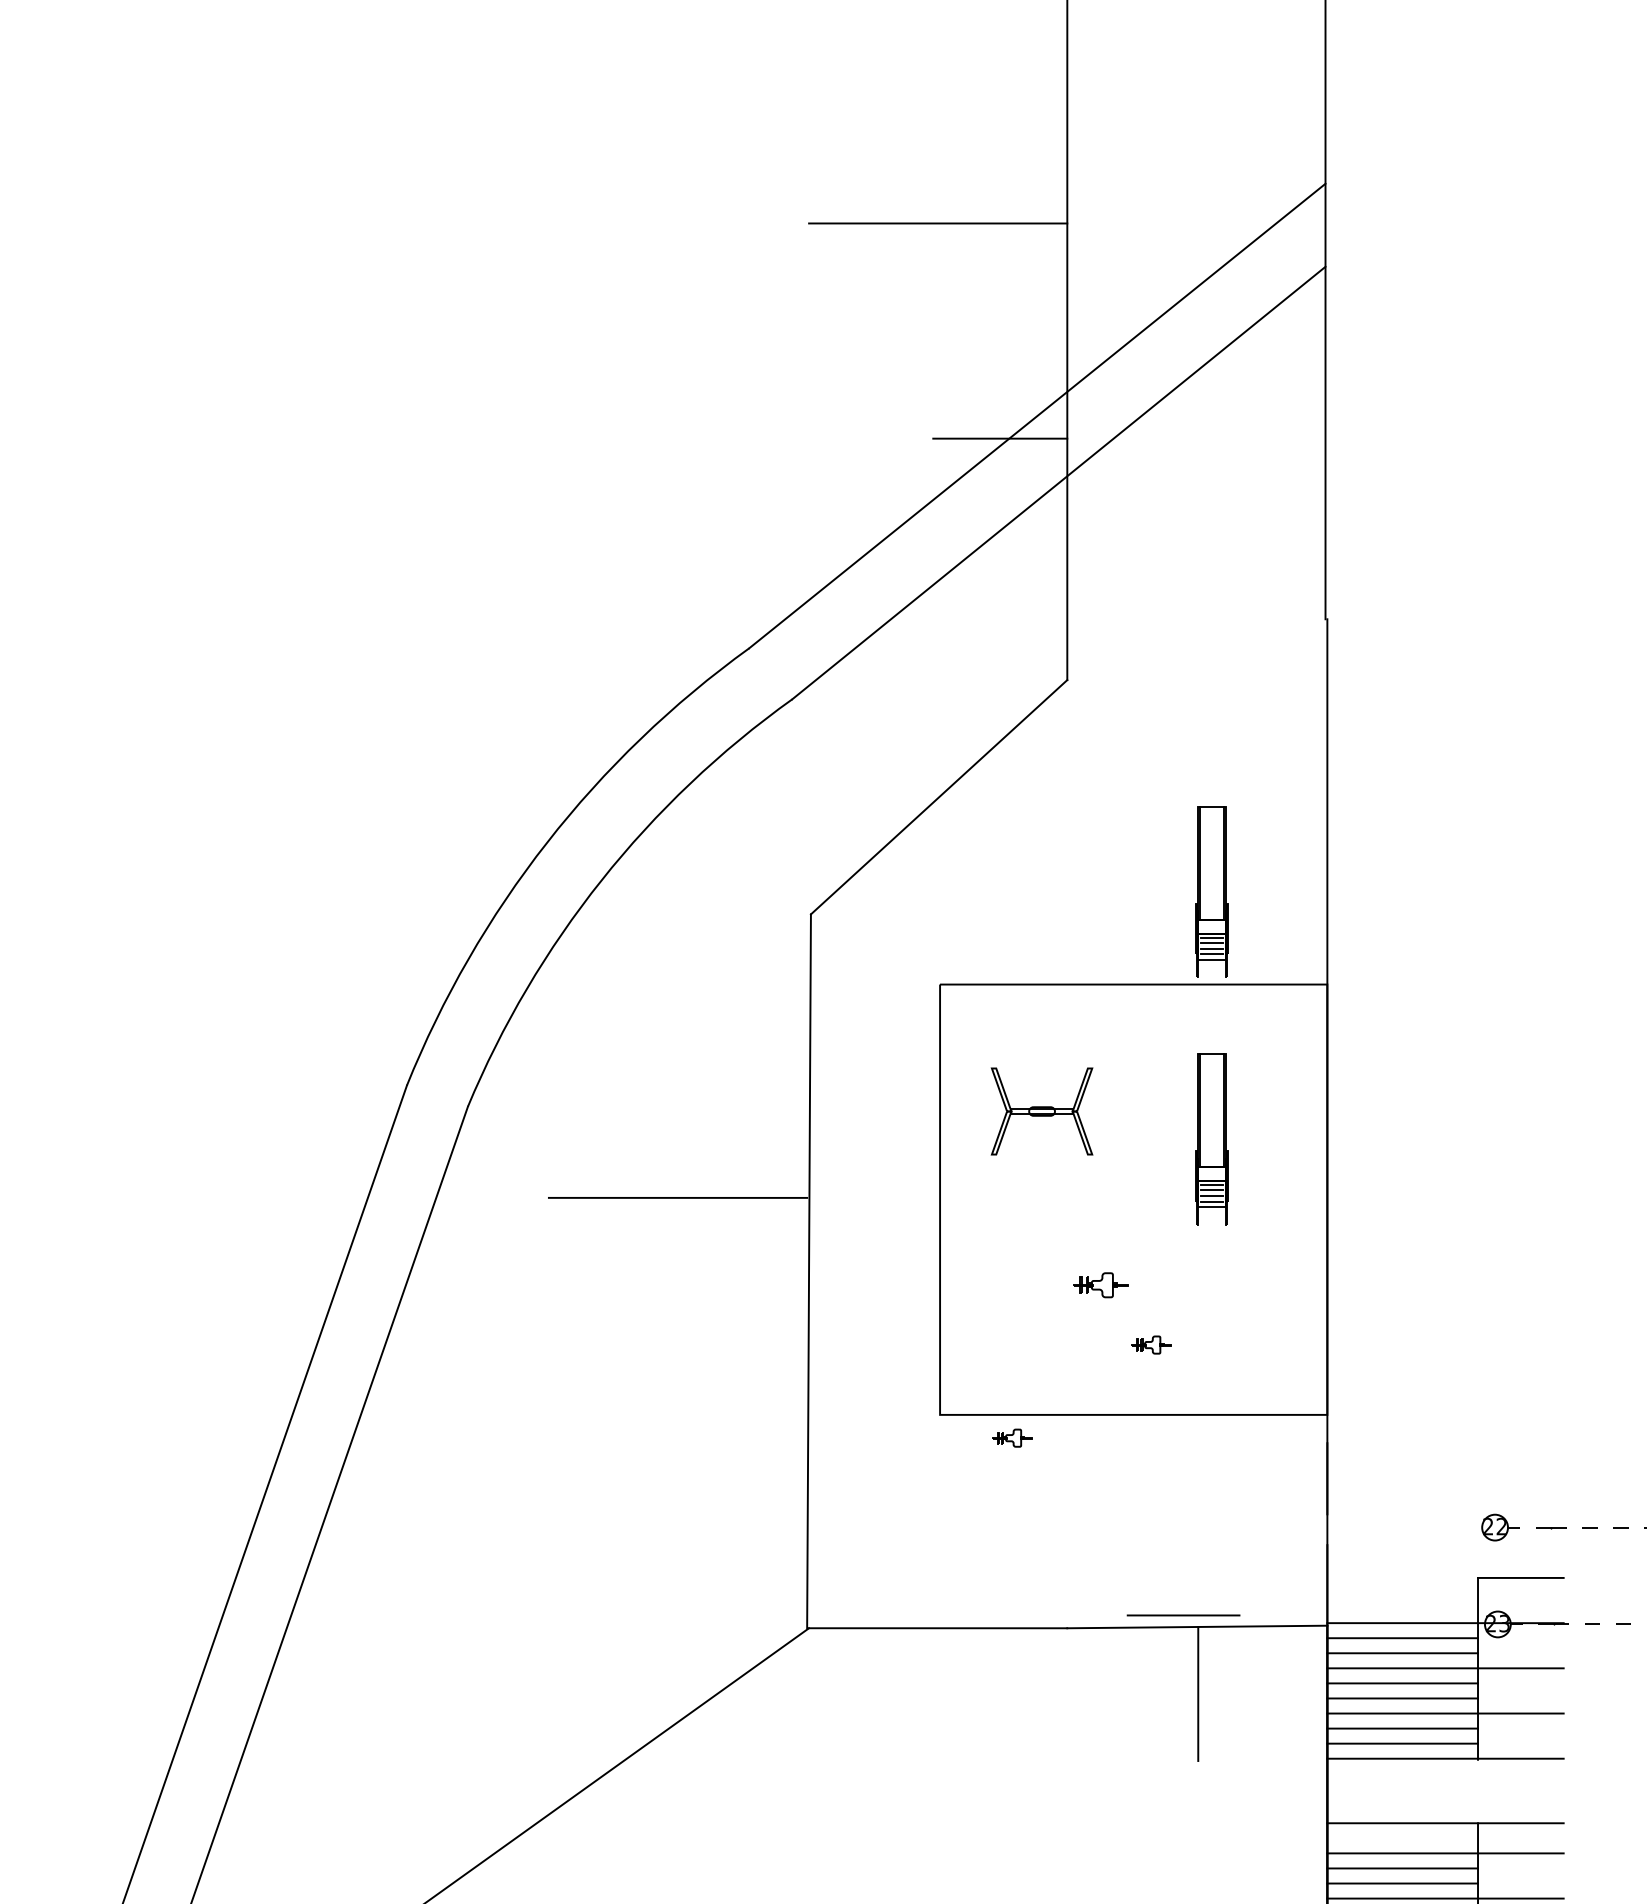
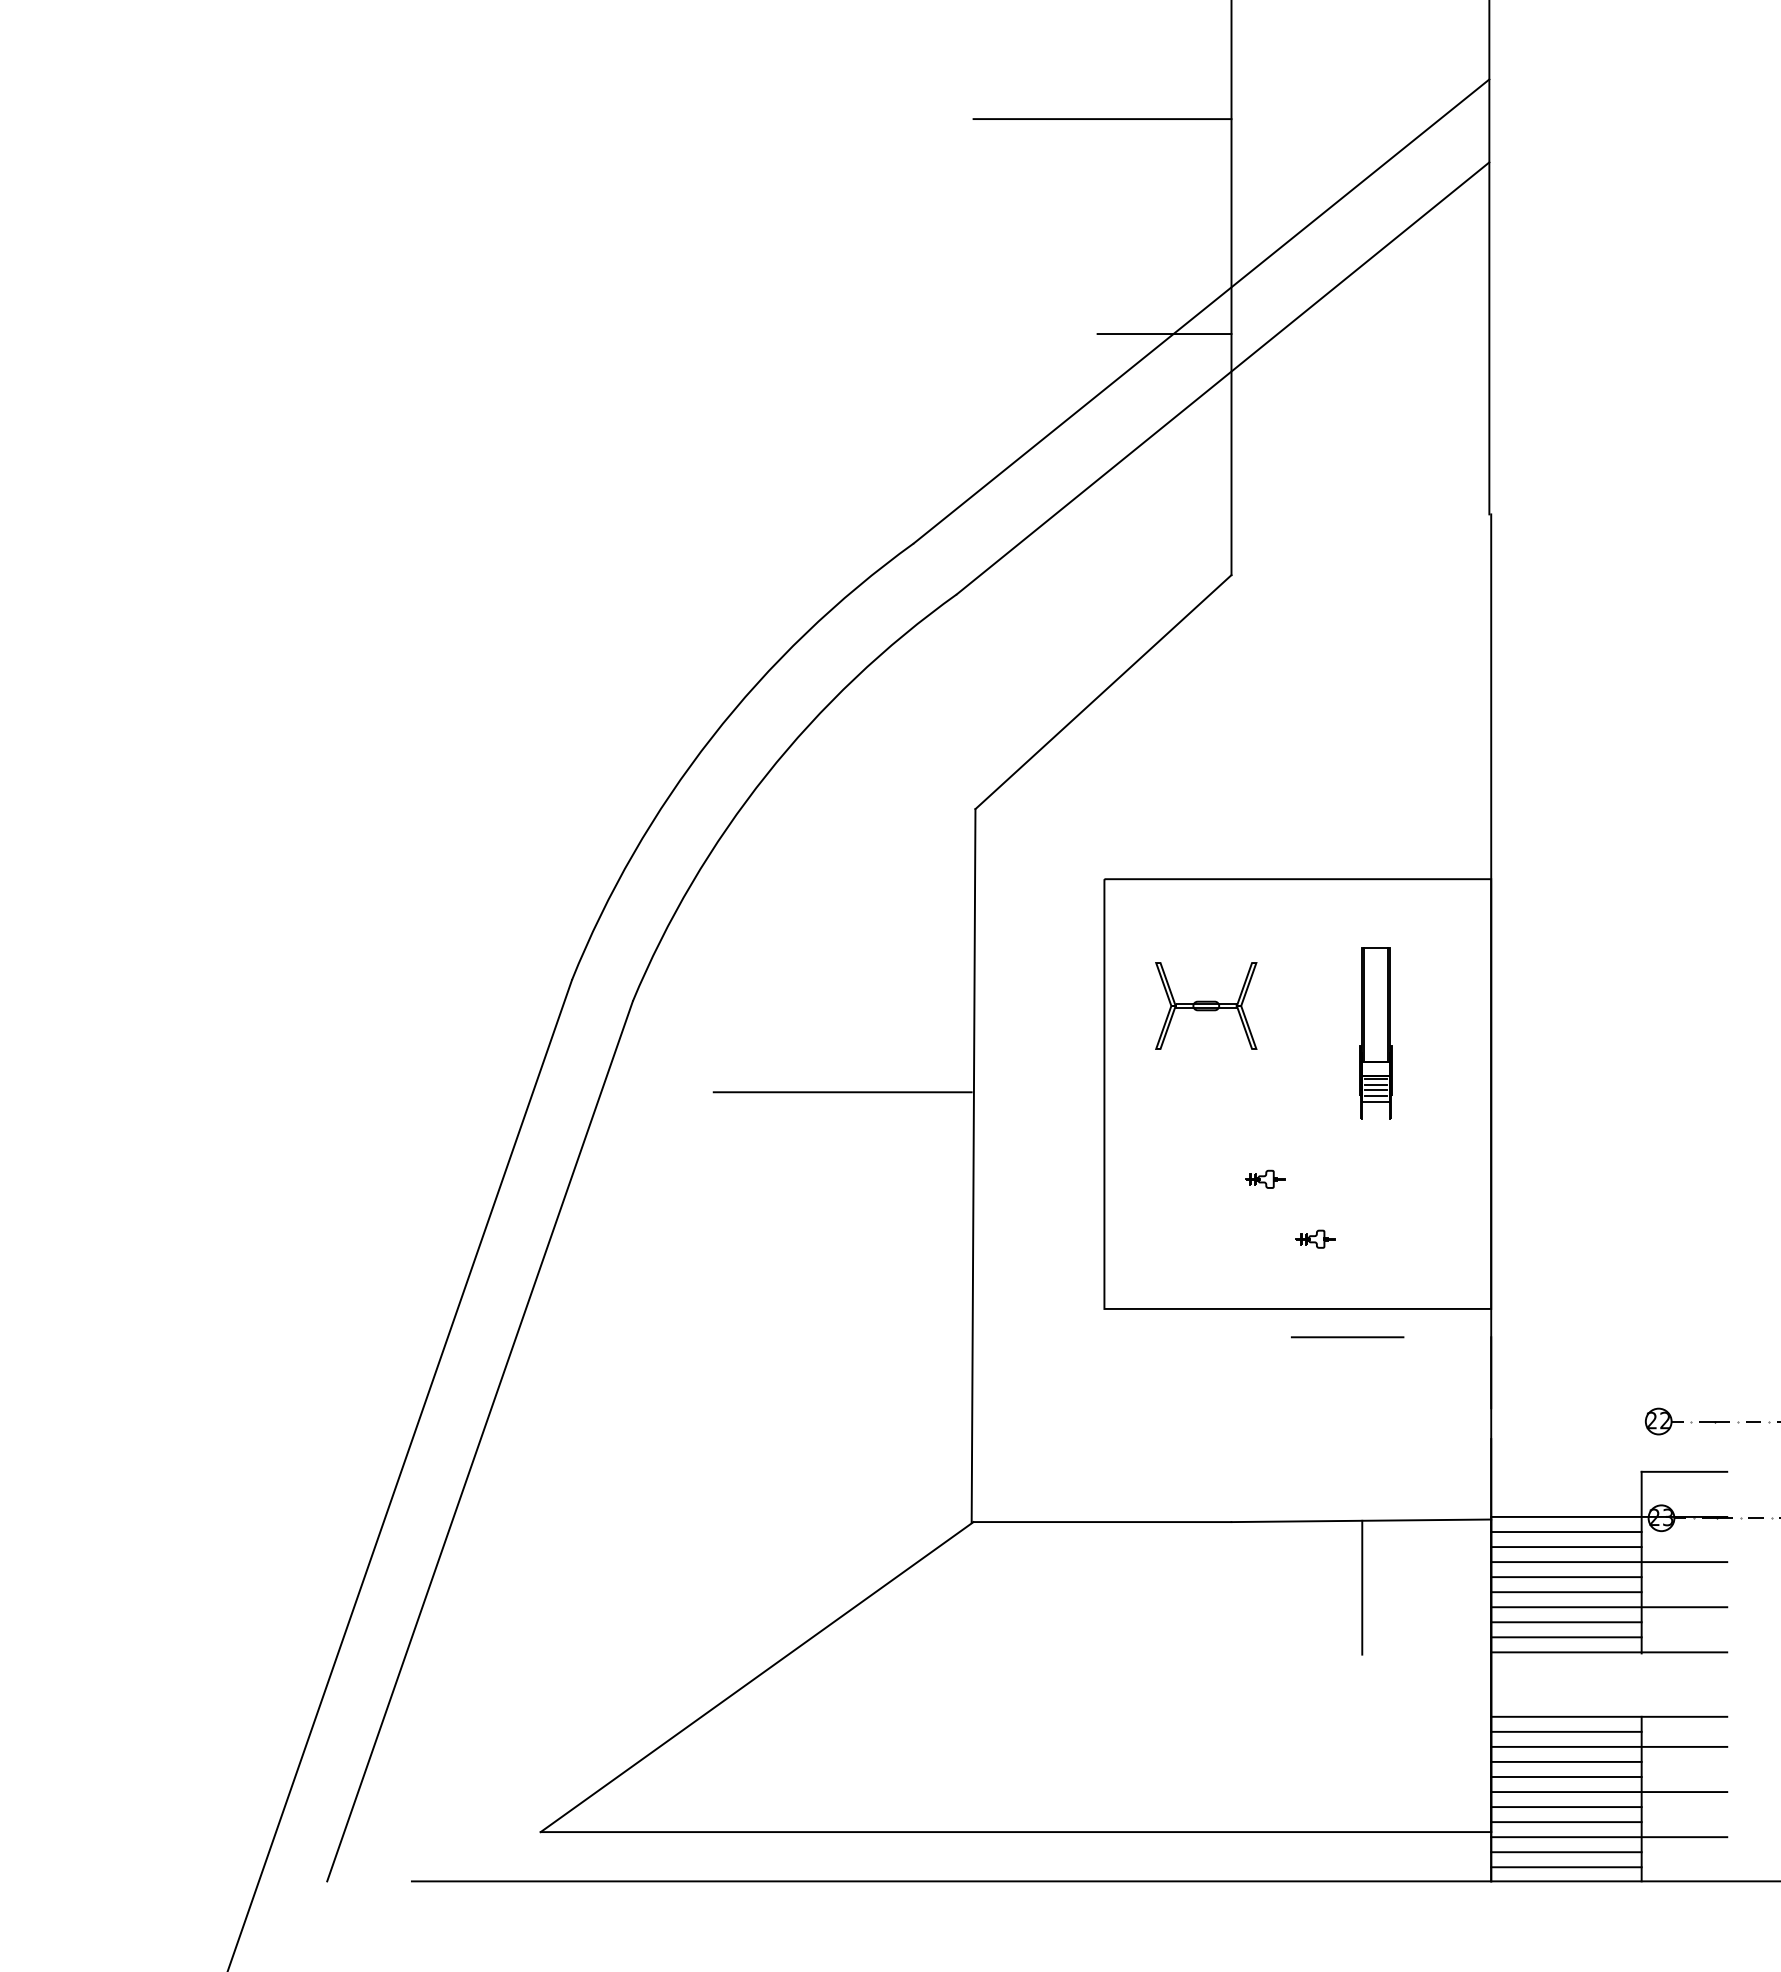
part: (1211, 891) -> (1375, 786), removed
part: (1101, 1284) -> (1265, 1178), size x0.71
part: (1012, 1437) -> (1176, 1331), removed
line: (1183, 1615) -> (1347, 1337), moved
line: (1402, 1837) -> (1566, 1731), added

